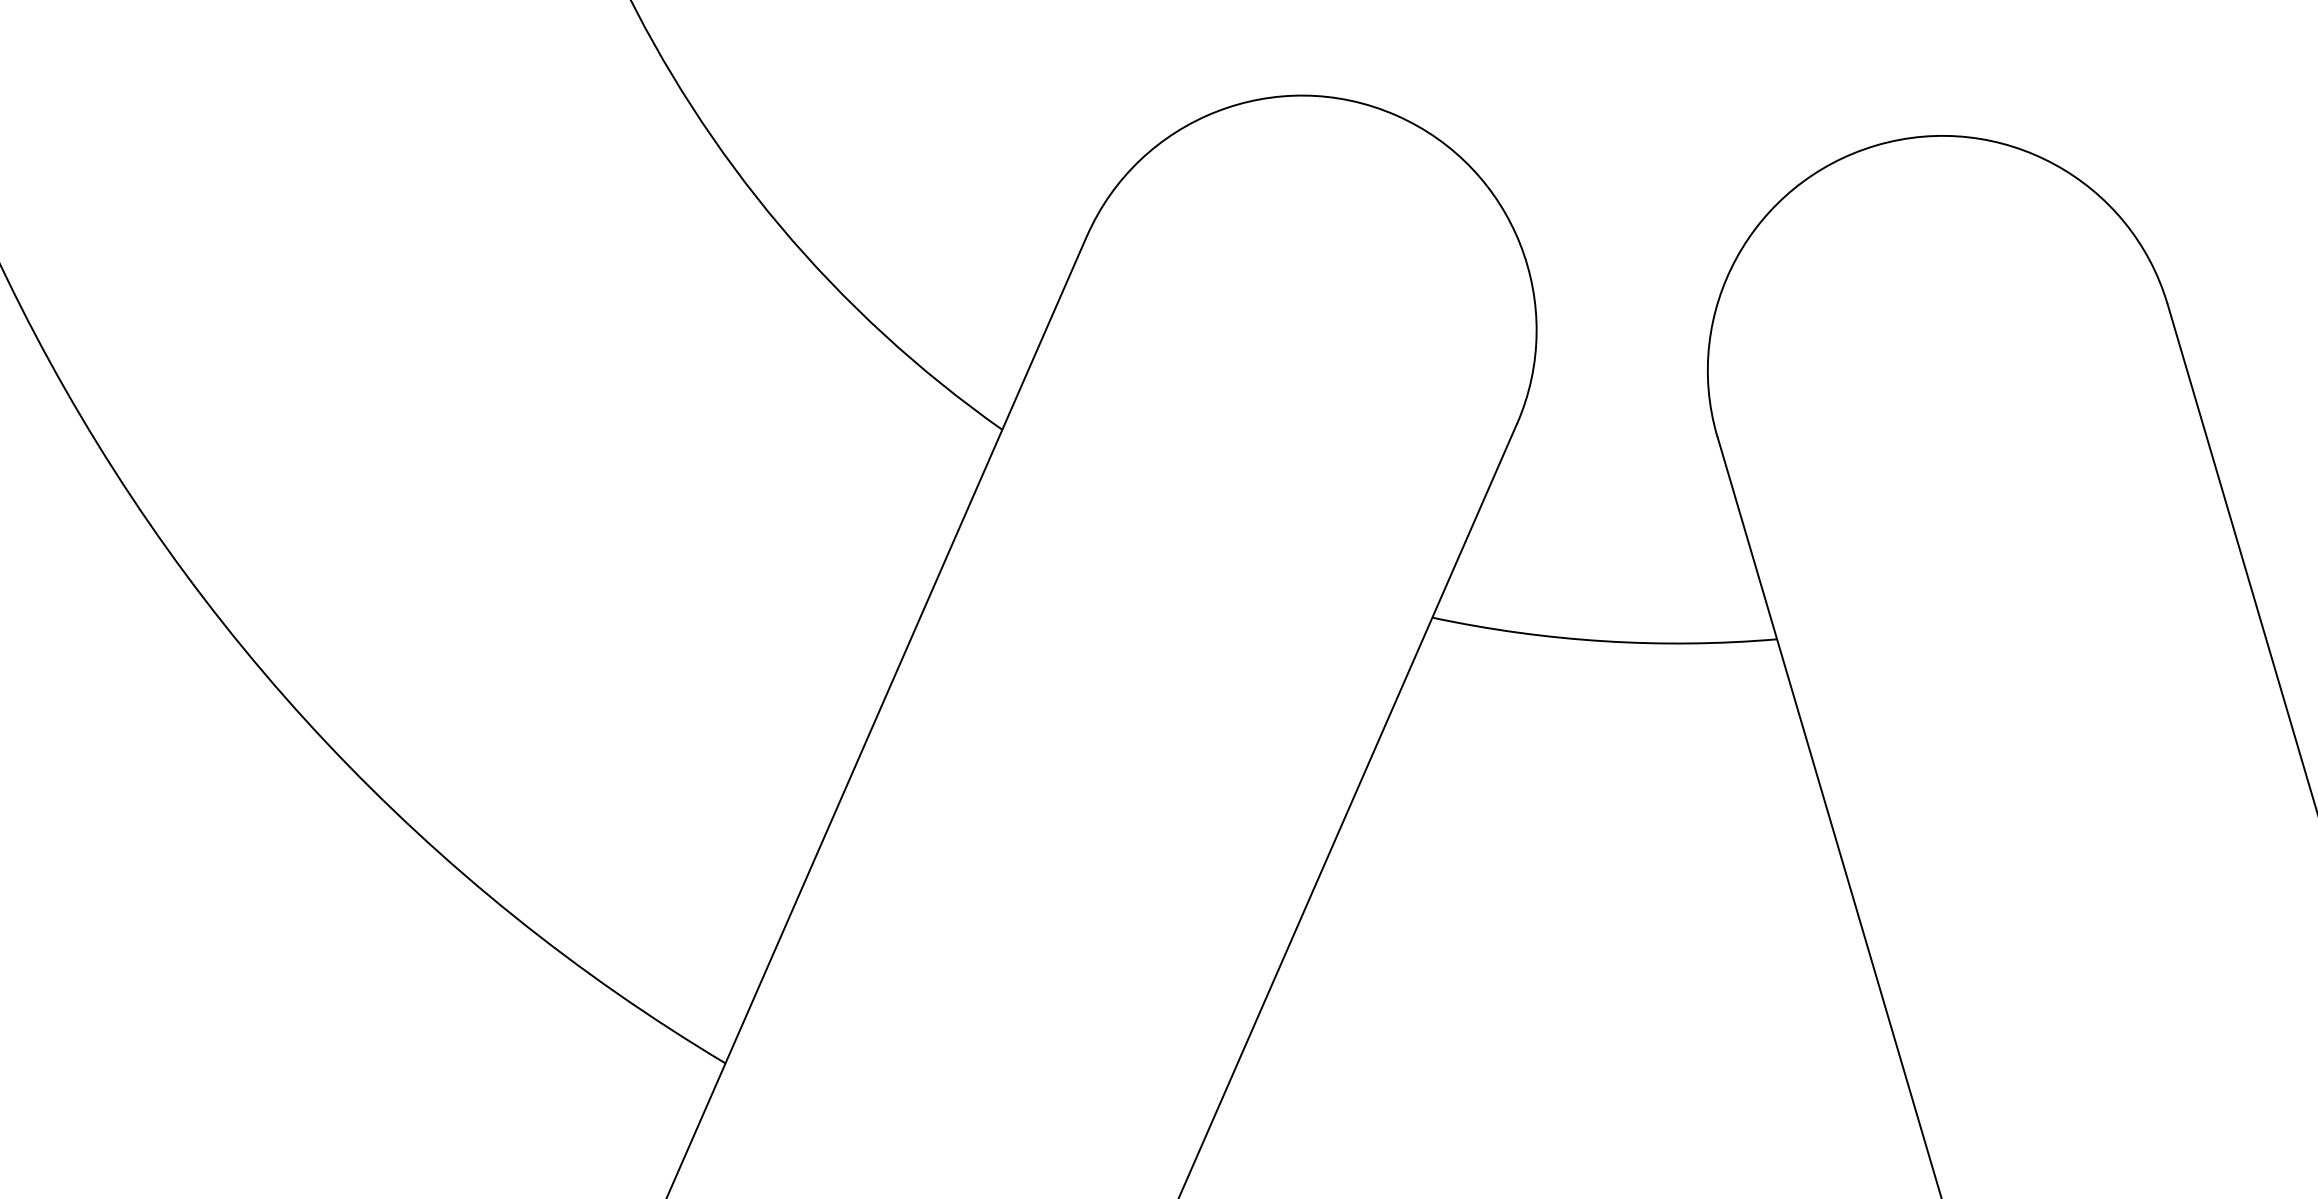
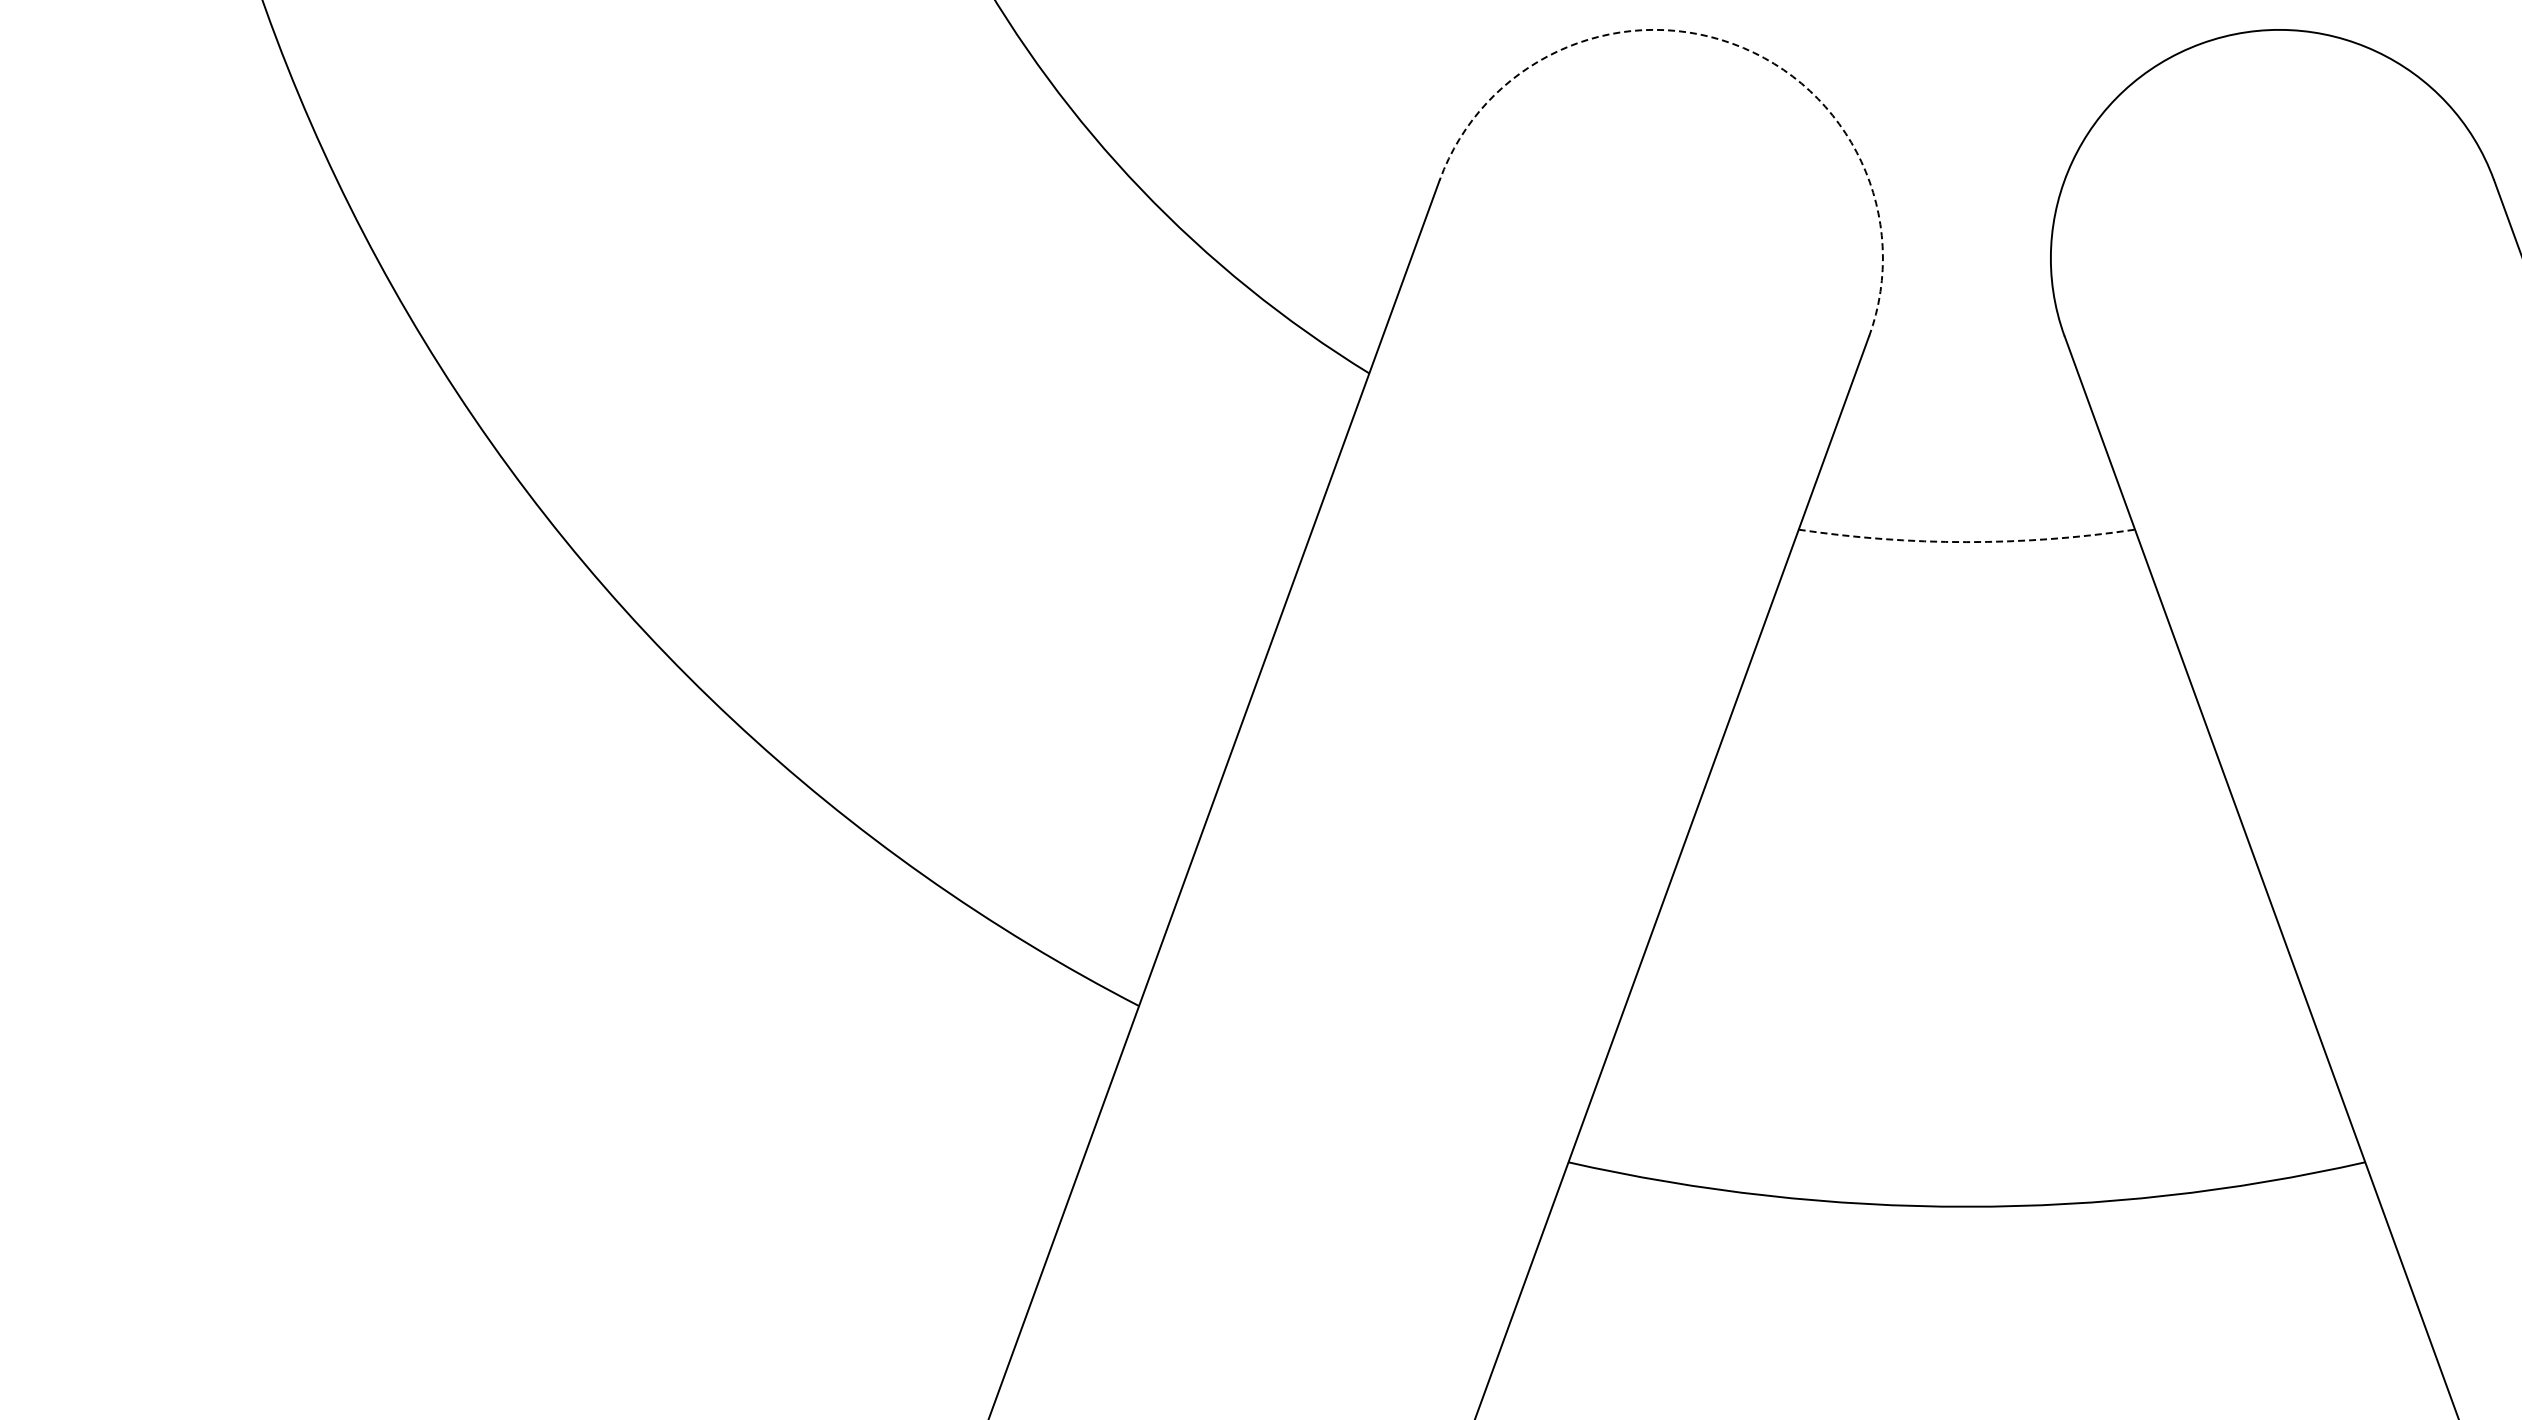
arc: (1395, 115) -> (1732, 43), solid -> dashed
arc: (1603, 641) -> (1966, 542), solid -> dashed

